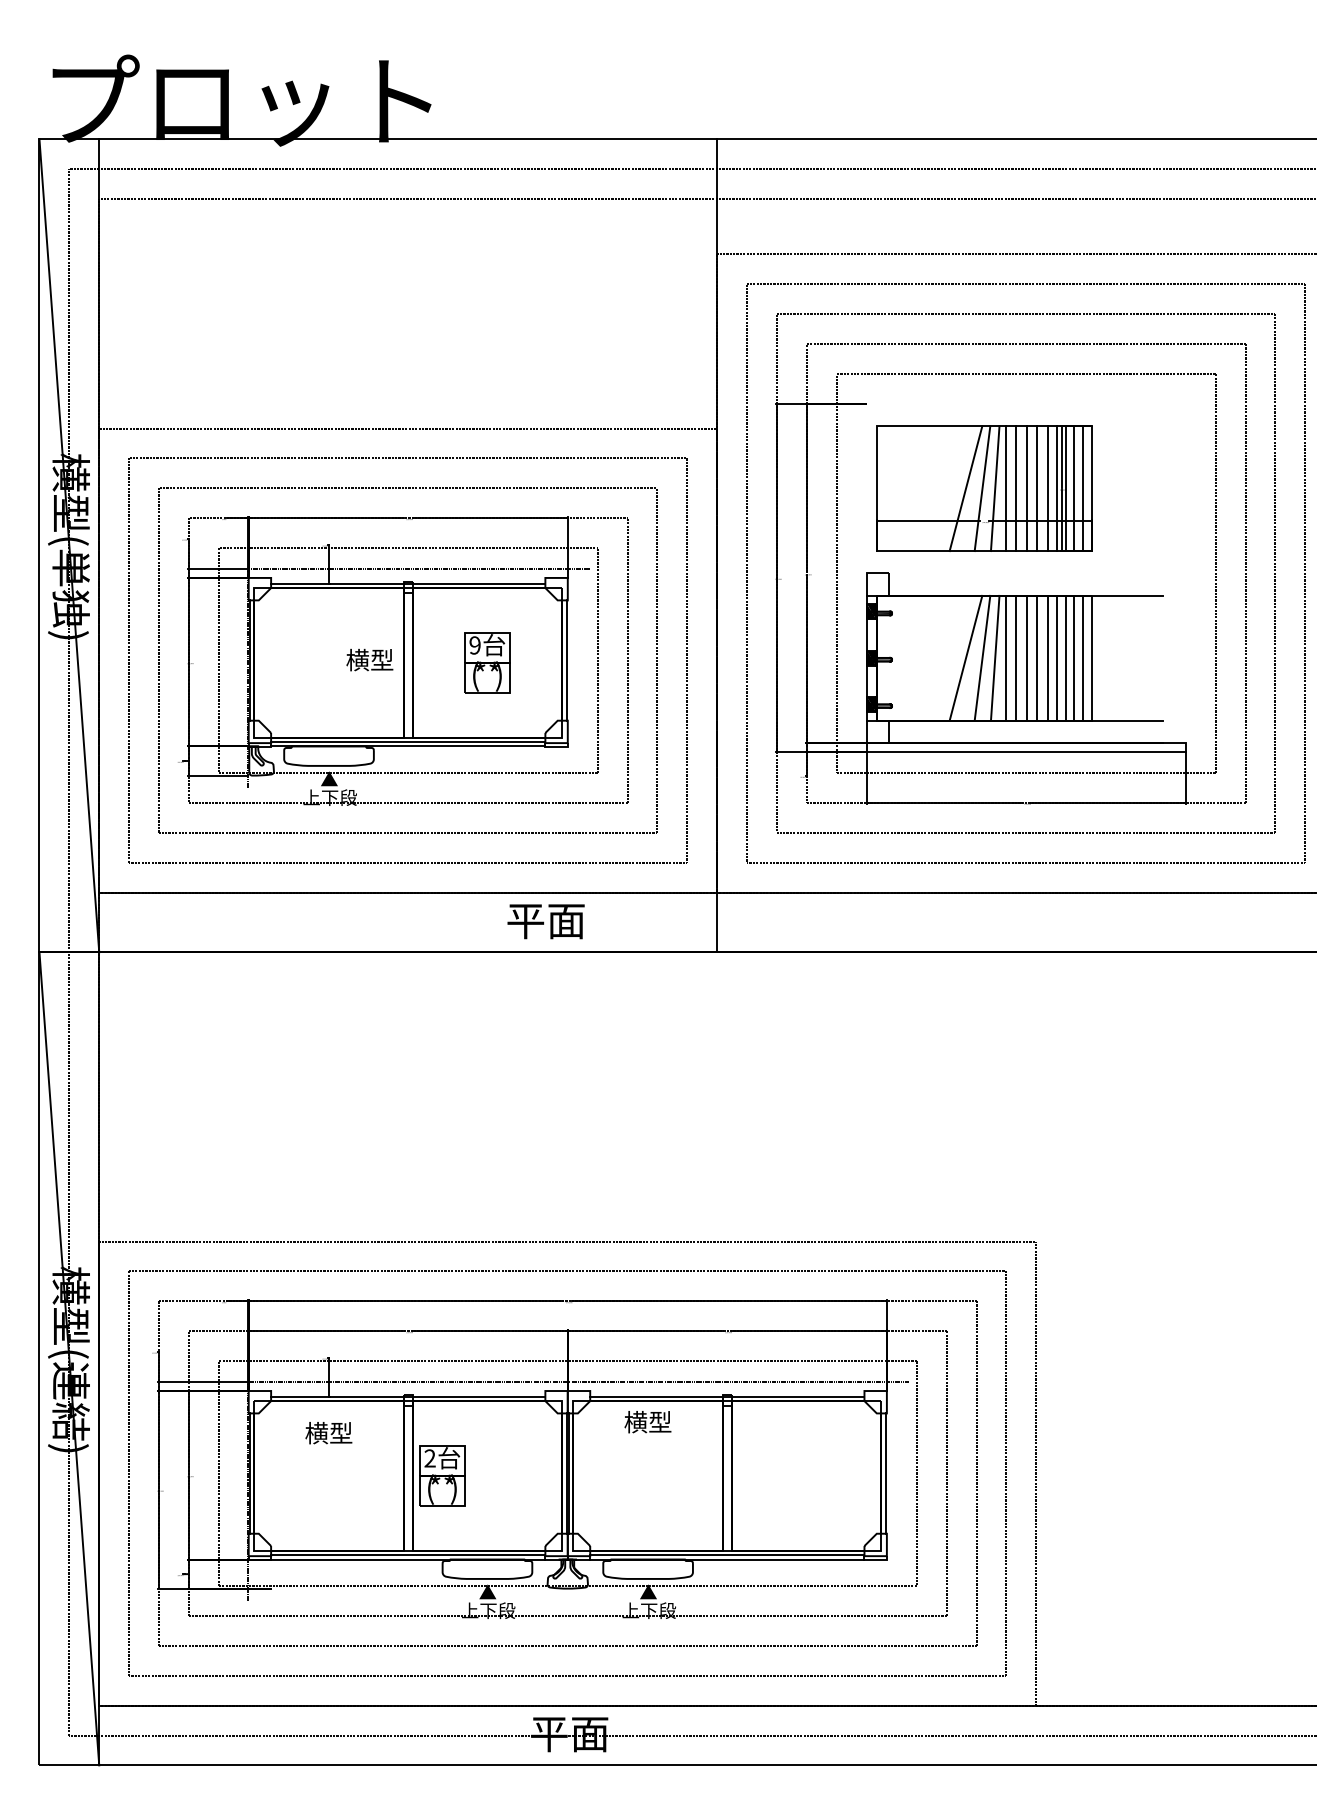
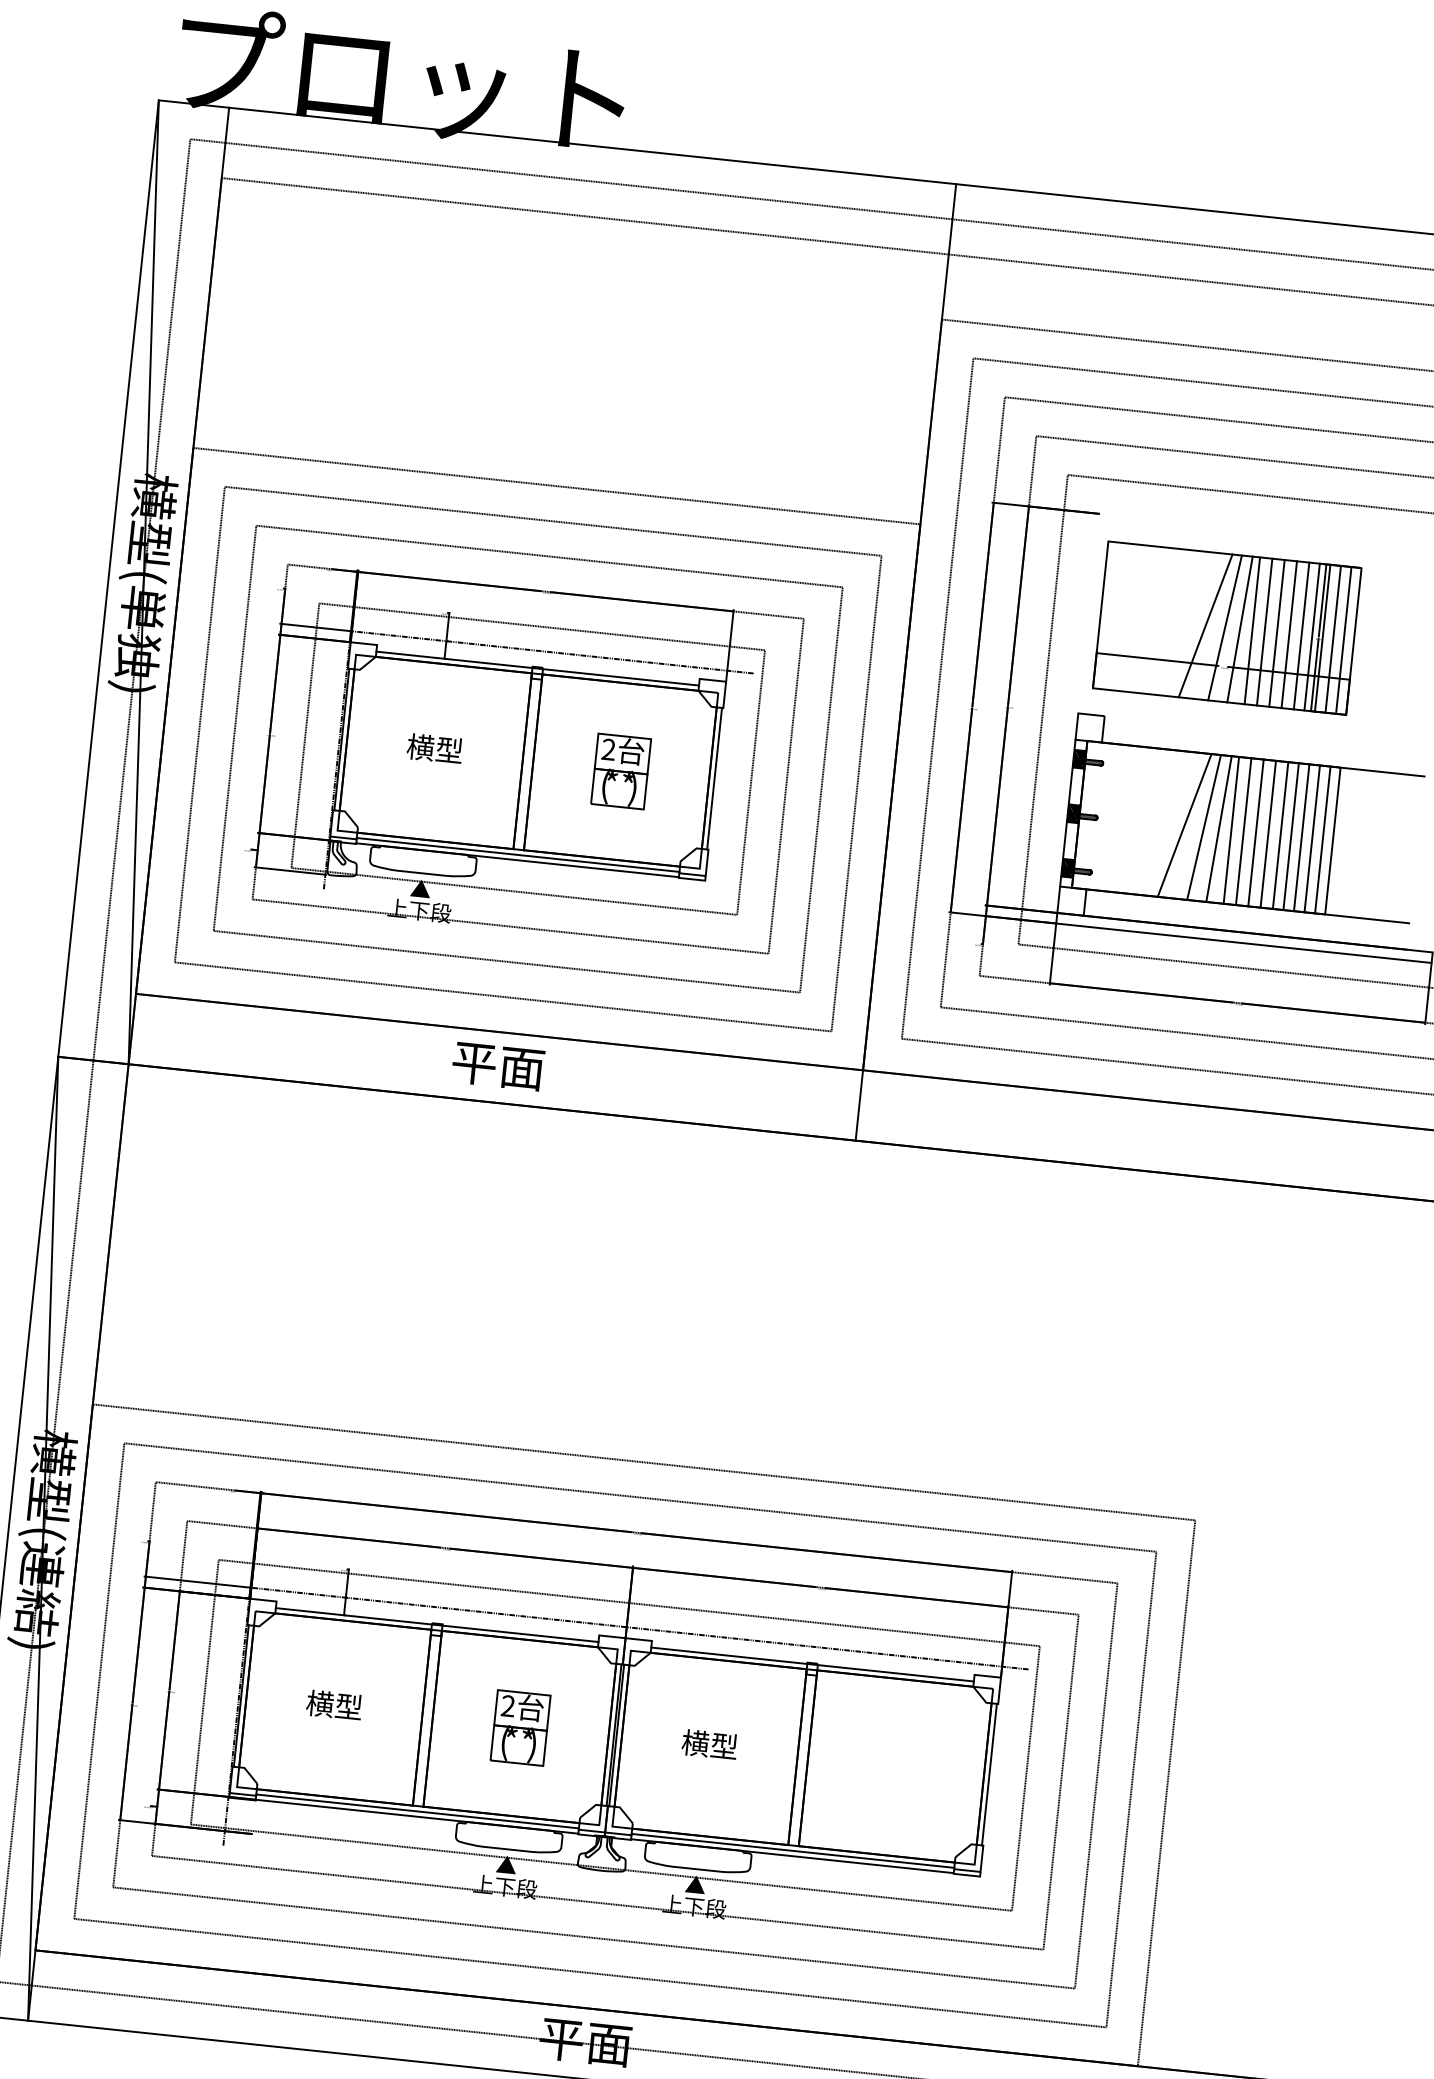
text: (474, 645) -> (608, 749), 9 -> 2
text: (369, 659) -> (434, 748), moved
text: (545, 921) -> (497, 1066), moved
text: (647, 1422) -> (709, 1745), moved
text: (328, 1433) -> (333, 1705), moved
part: (442, 1475) -> (520, 1727), moved

